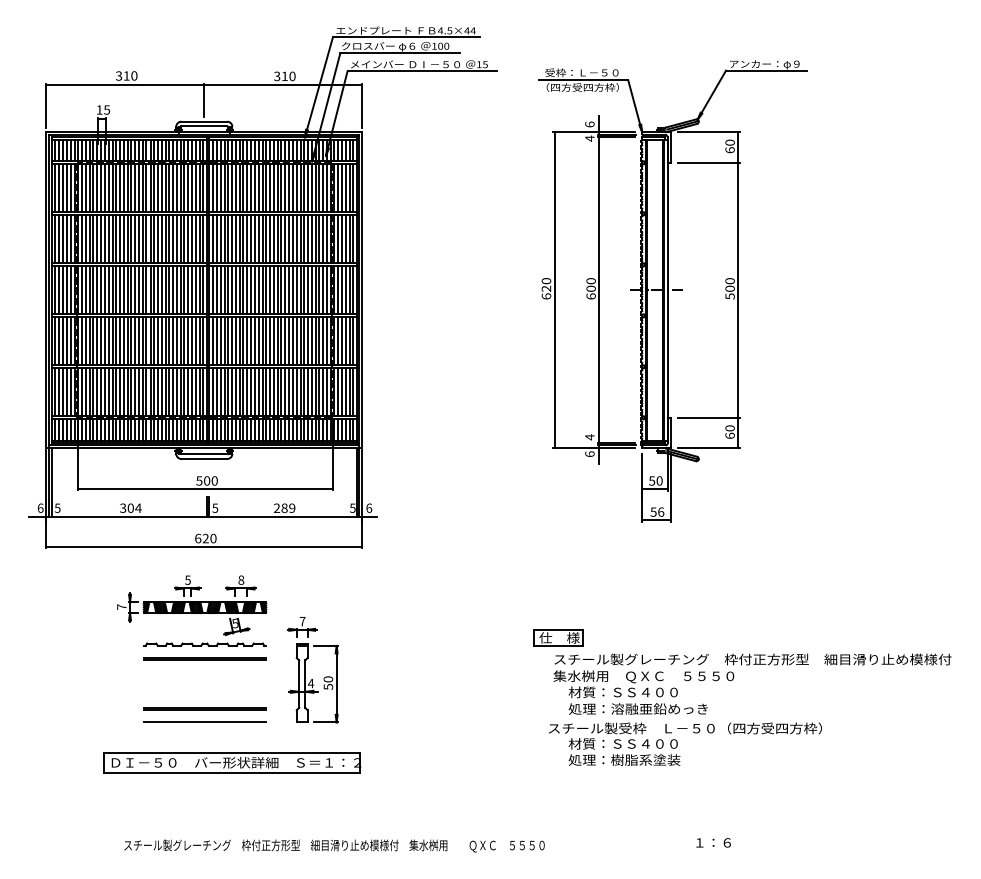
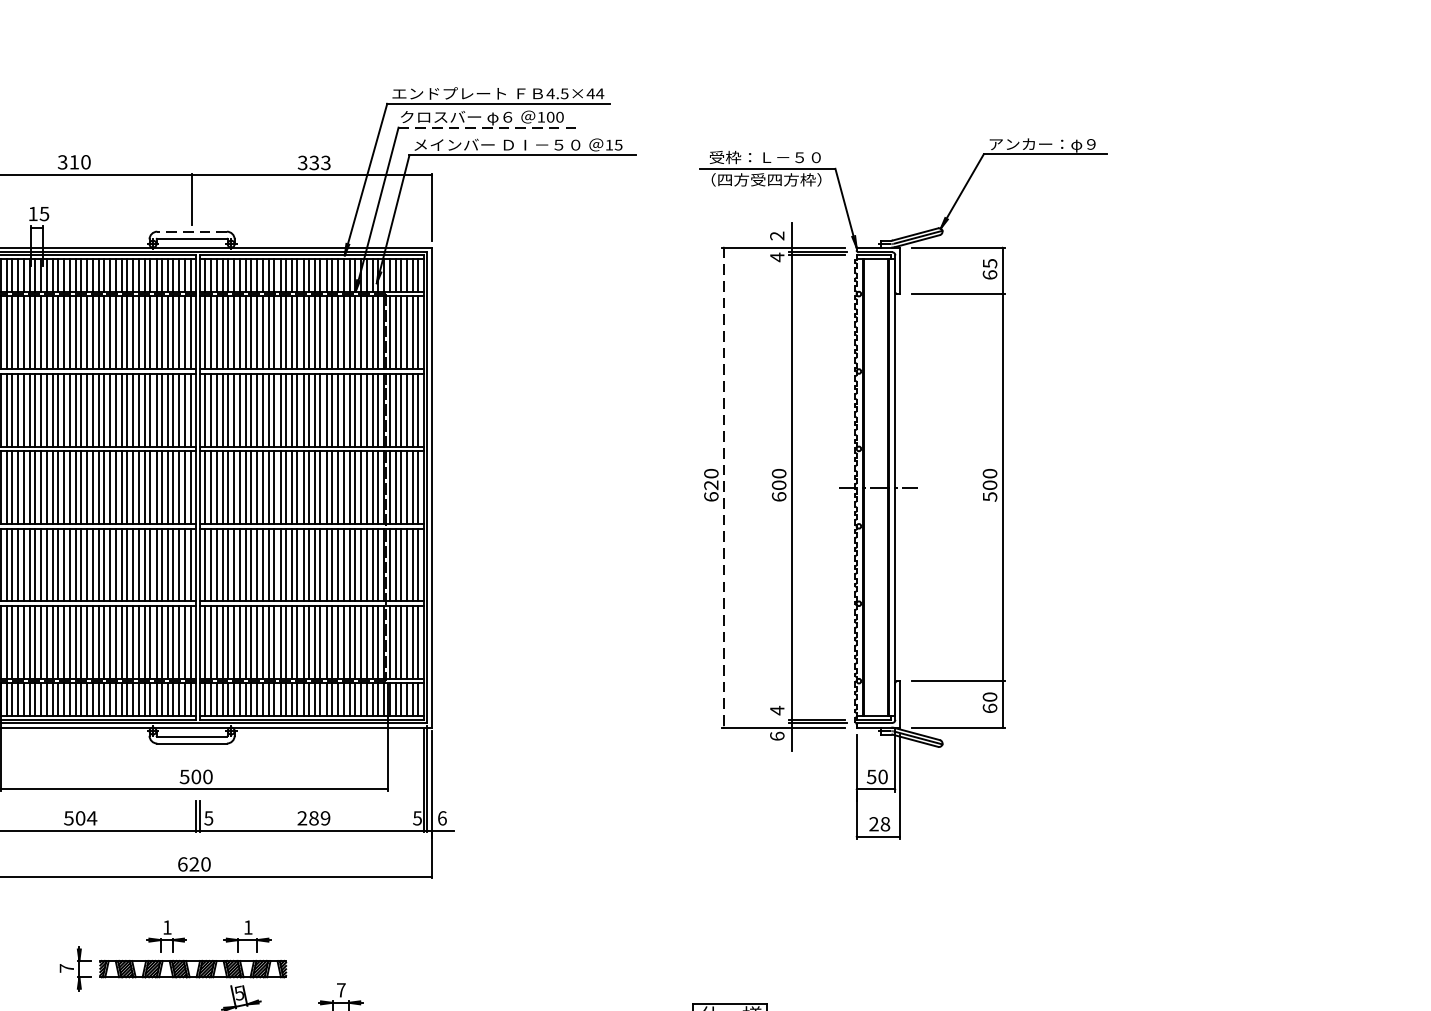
line: (399, 53) -> (488, 128), solid -> dashed
text: (288, 76) -> (319, 163), 310 -> 333
line: (204, 121) -> (192, 231), solid -> dashed
text: (589, 124) -> (776, 235), 6 -> 2
text: (729, 142) -> (989, 263), 60 -> 65
line: (554, 290) -> (723, 487), solid -> dashed
text: (123, 507) -> (69, 817), 304 -> 504
text: (657, 511) -> (879, 823), 56 -> 28
text: (187, 579) -> (166, 926), 5 -> 1
text: (241, 579) -> (248, 926), 8 -> 1

